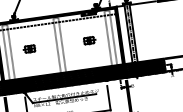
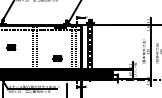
part: (88, 40) -> (57, 58), moved

